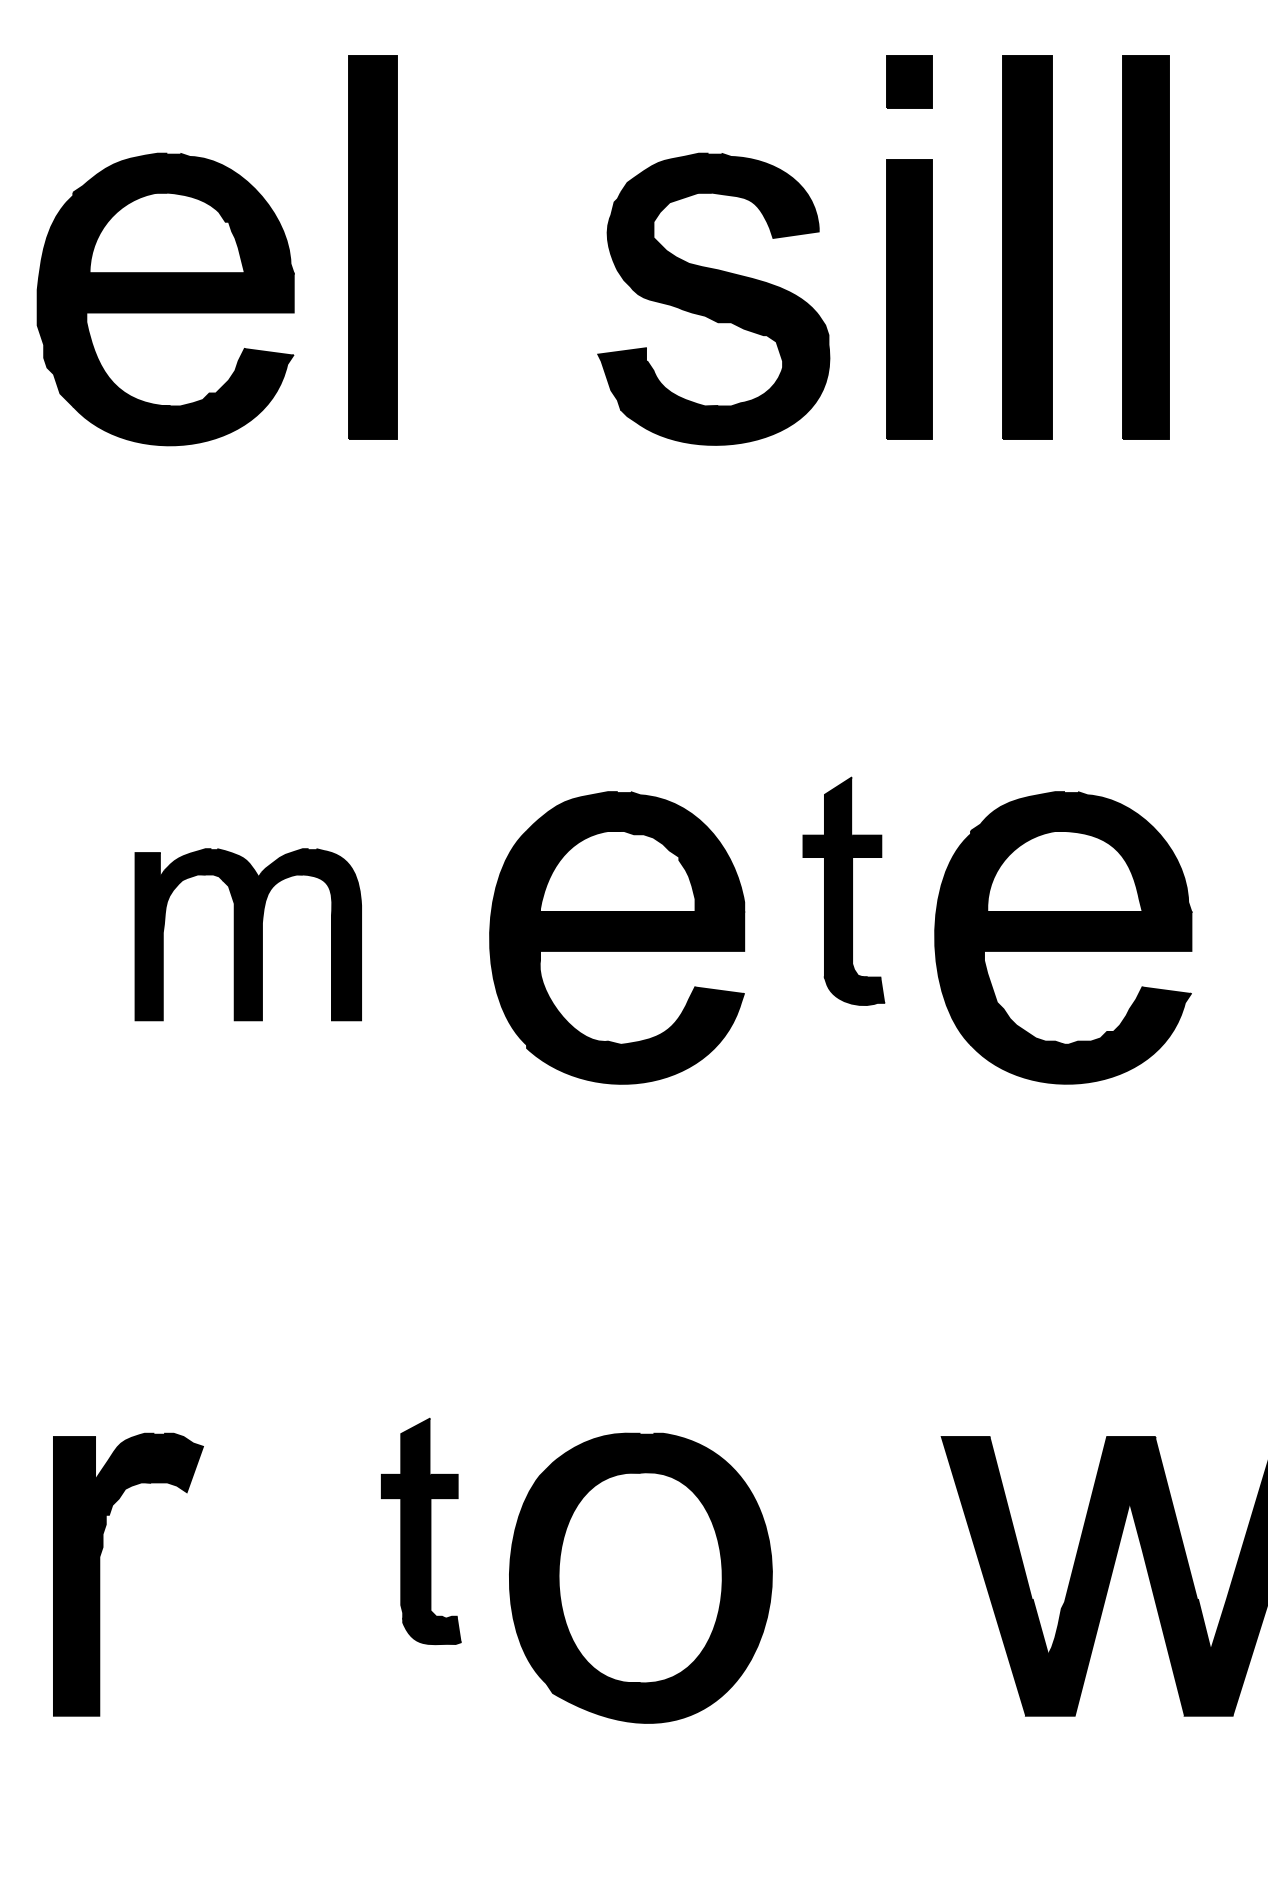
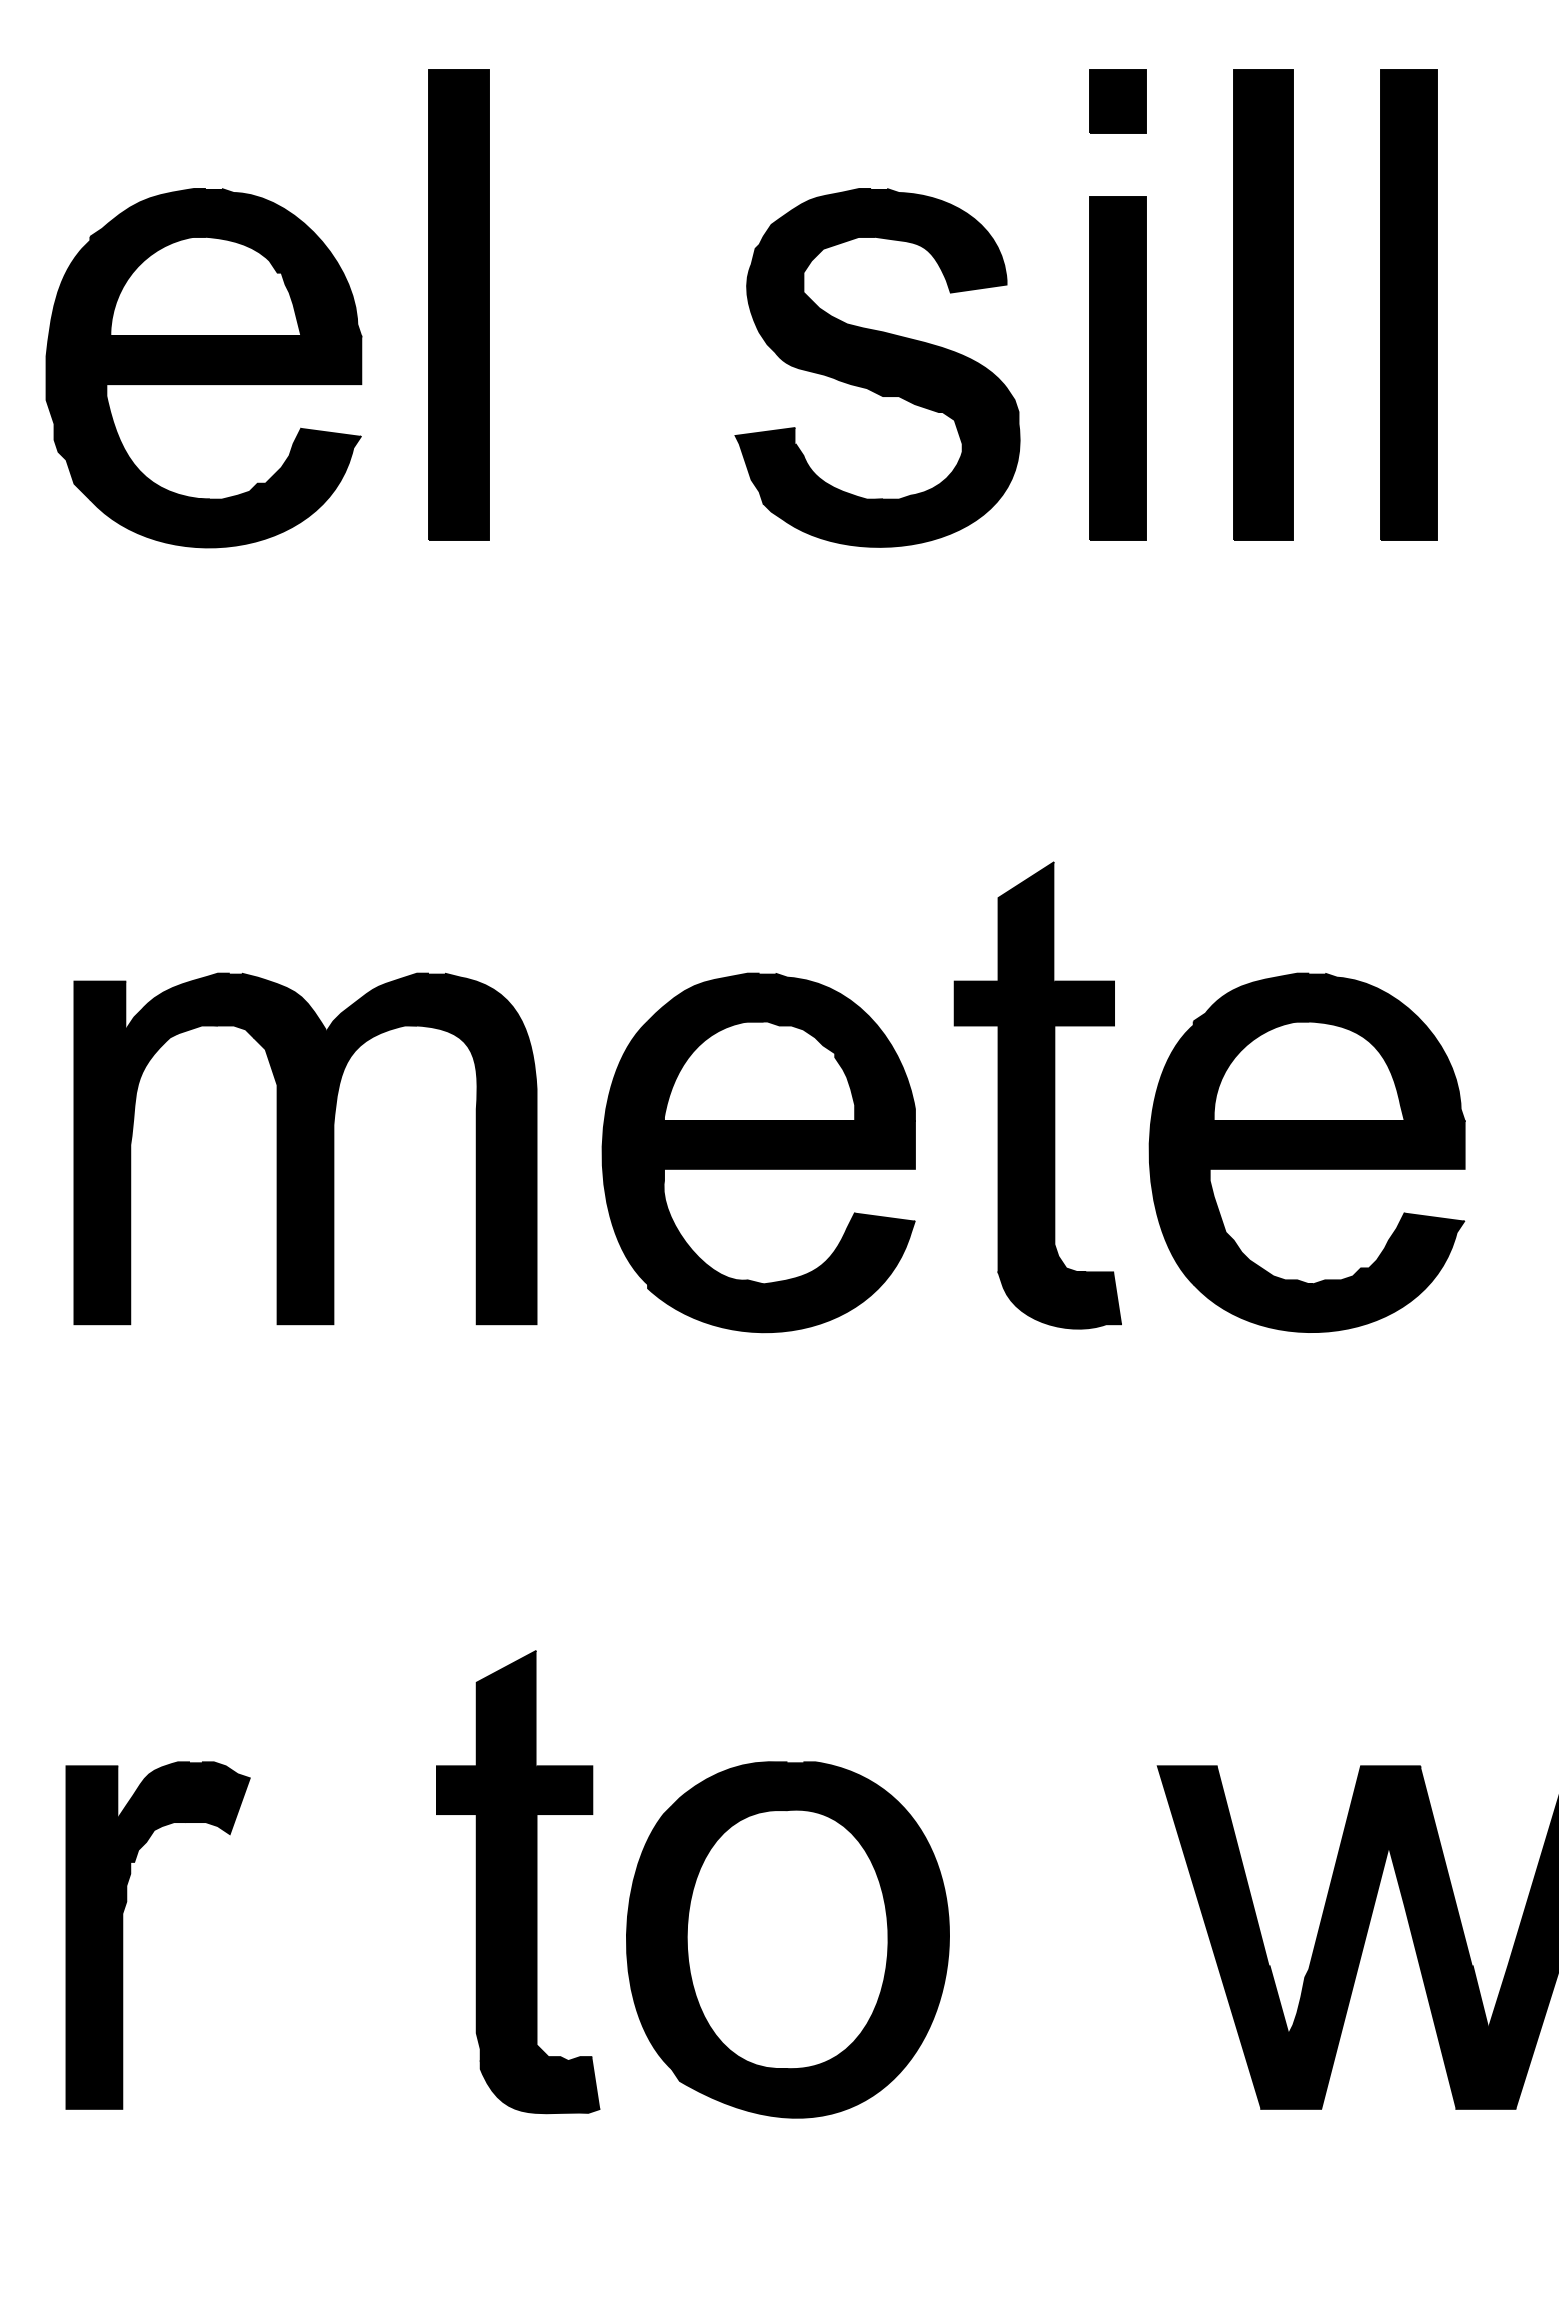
part: (843, 891) -> (1037, 1095), size x1.67
part: (248, 934) -> (305, 1148), size x1.67
part: (421, 1531) -> (518, 1882), size x1.67

